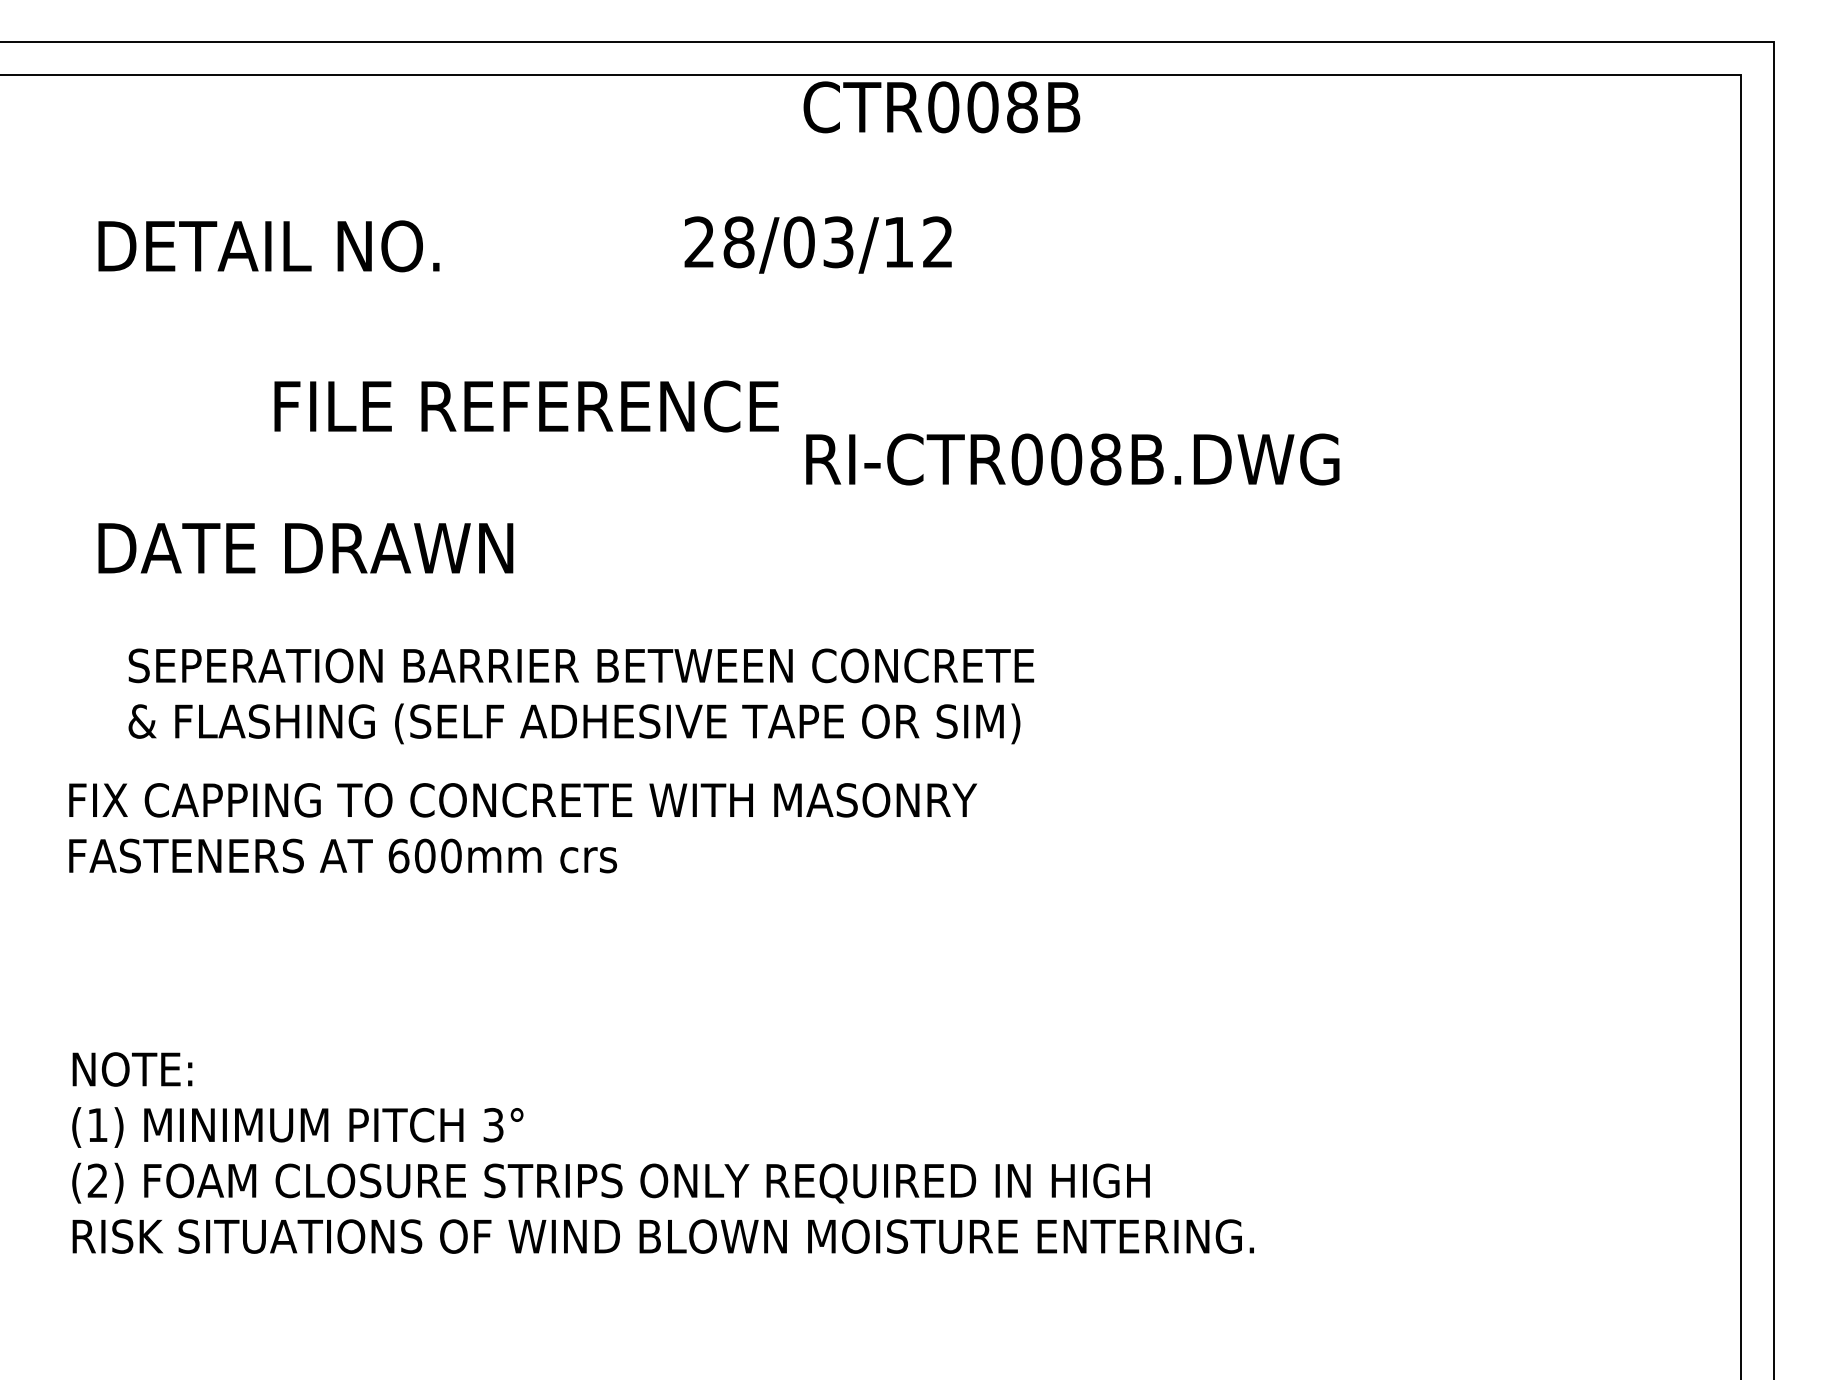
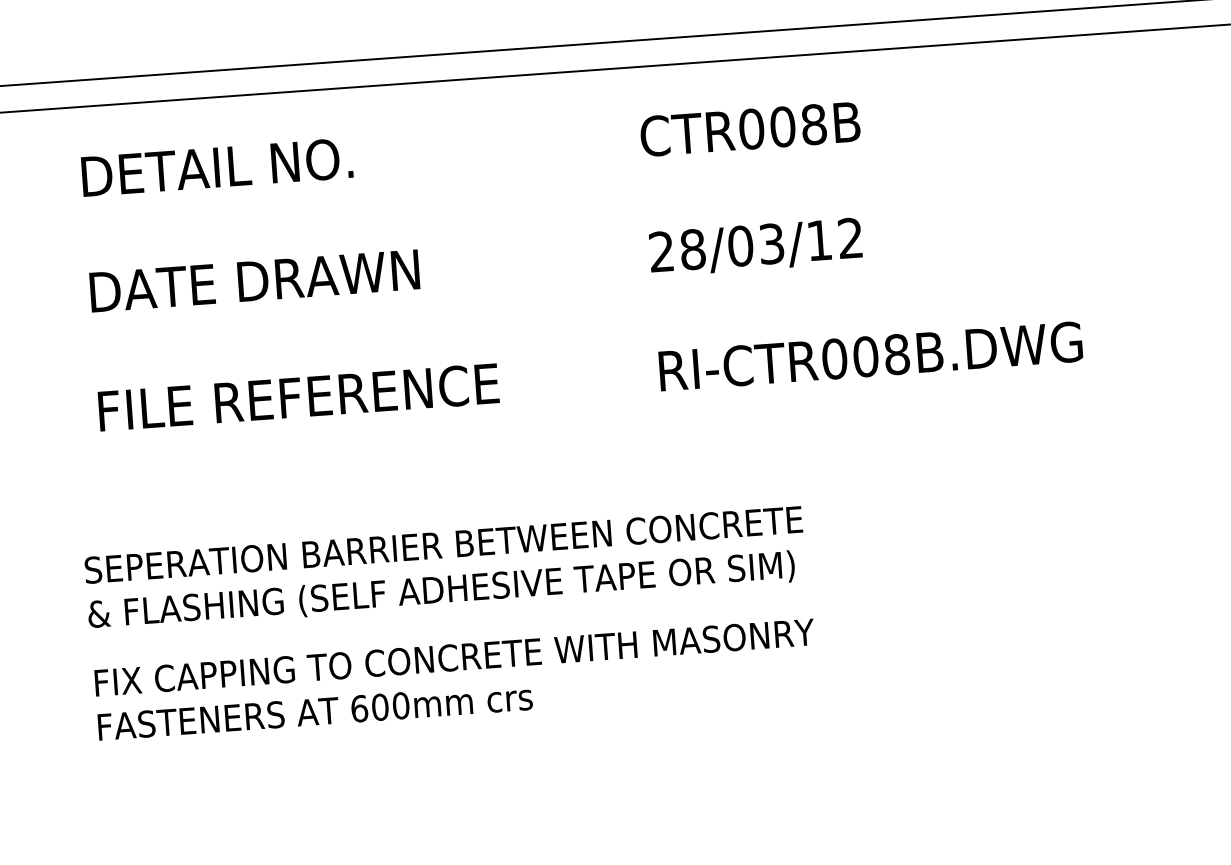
text: (941, 107) -> (750, 129), moved
text: (817, 244) -> (755, 246), moved
text: (268, 246) -> (216, 167), moved
text: (526, 406) -> (298, 397), moved
text: (305, 548) -> (254, 281), moved
text: (581, 696) -> (445, 569), moved

